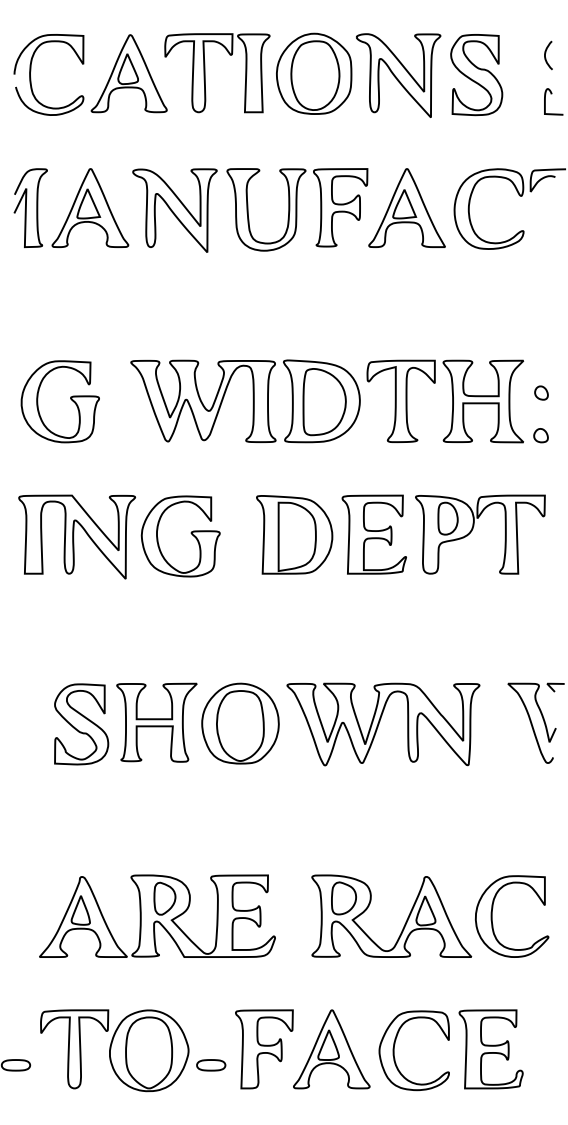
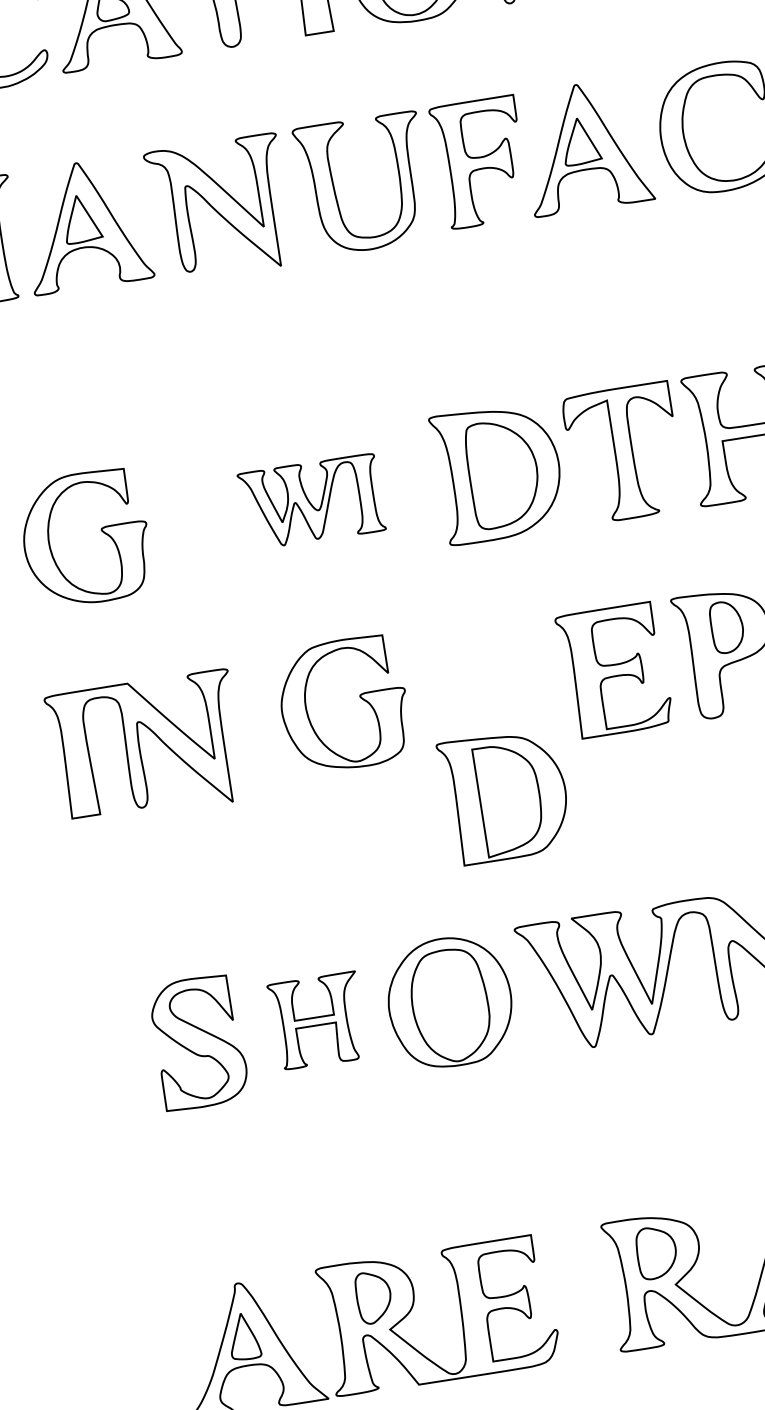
part: (203, 400) -> (311, 500), size x0.6
part: (190, 533) -> (358, 697), moved
part: (294, 534) -> (505, 795), moved
part: (156, 722) -> (317, 1021), size x0.7

